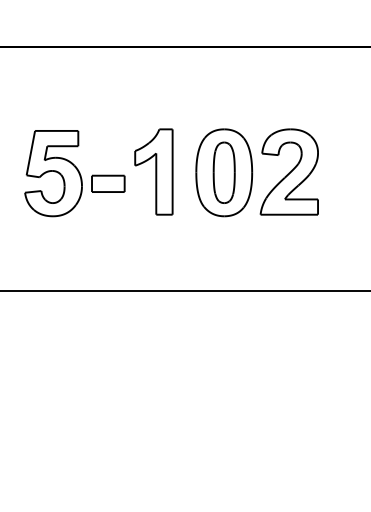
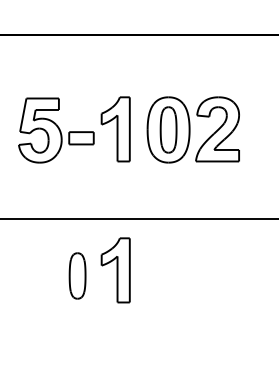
part: (153, 359) -> (115, 270), added
part: (103, 366) -> (77, 275), added

